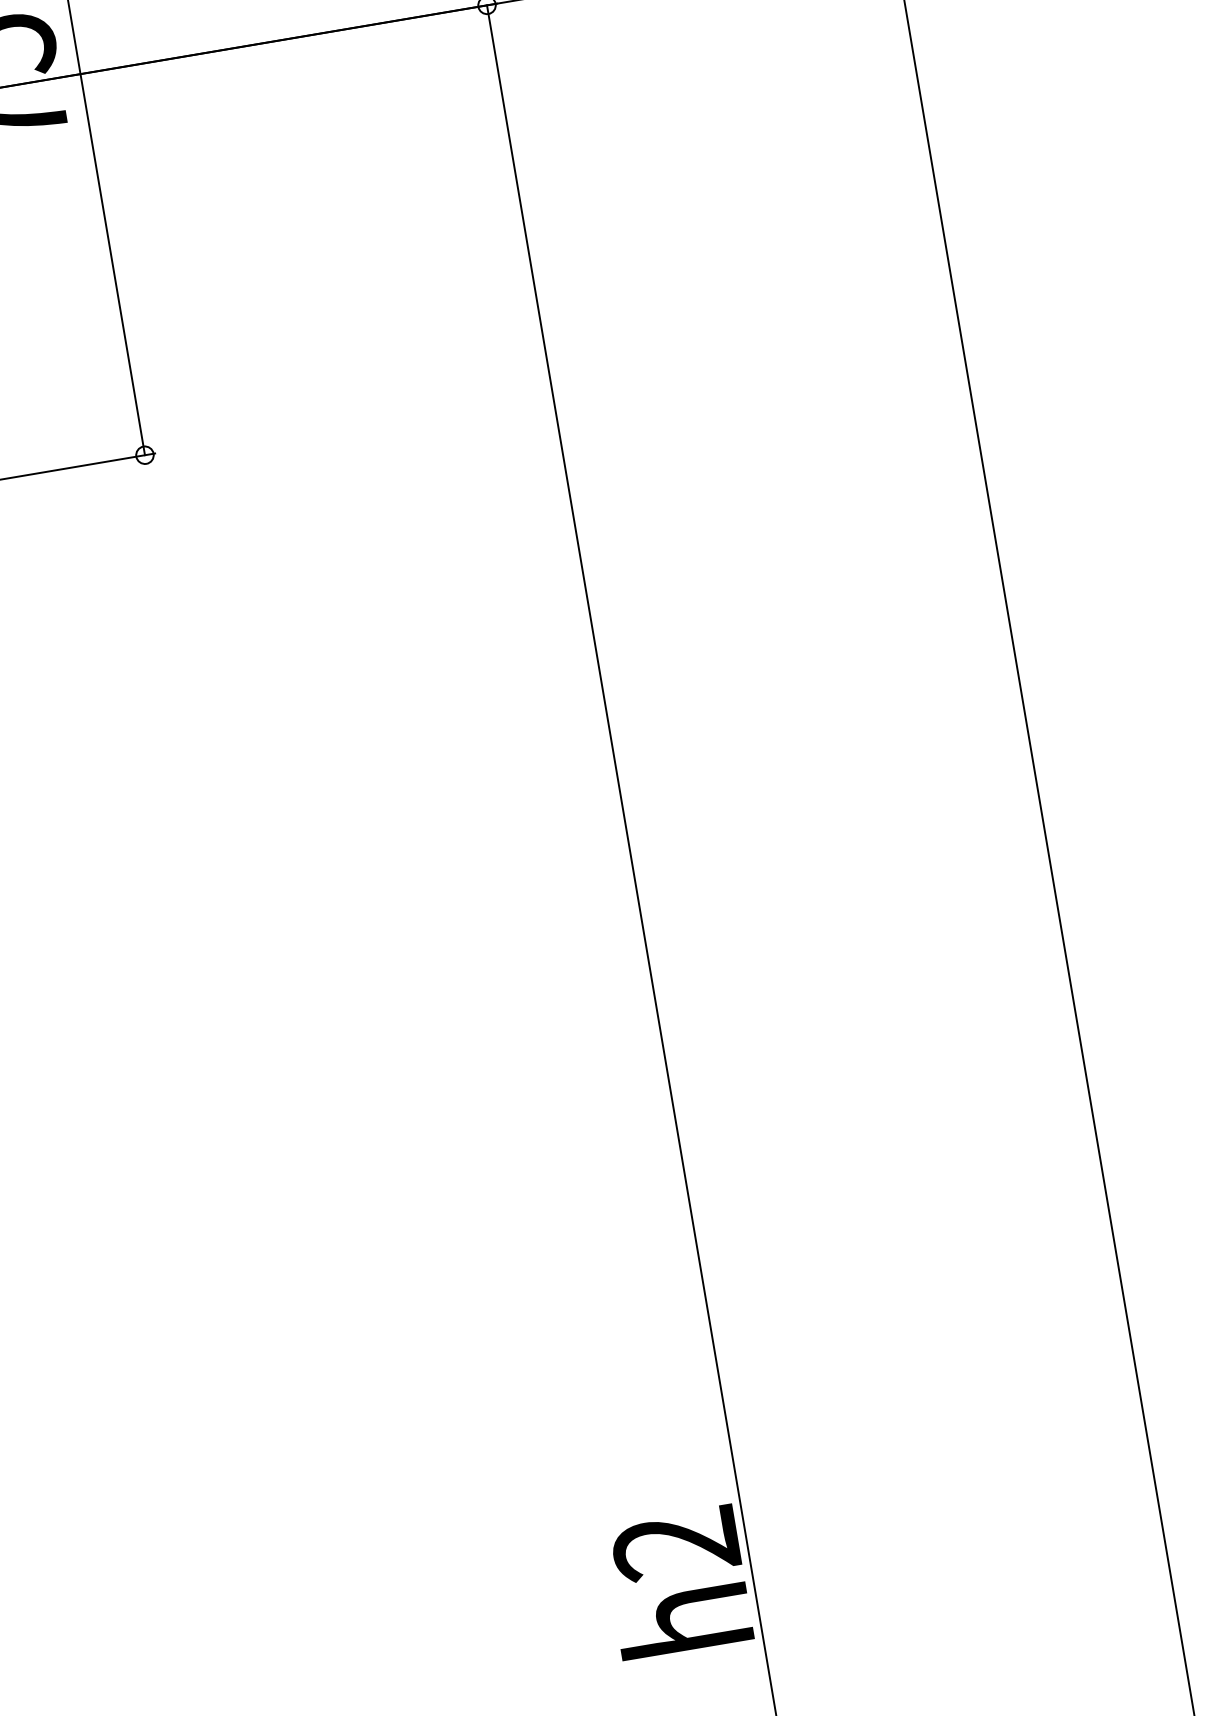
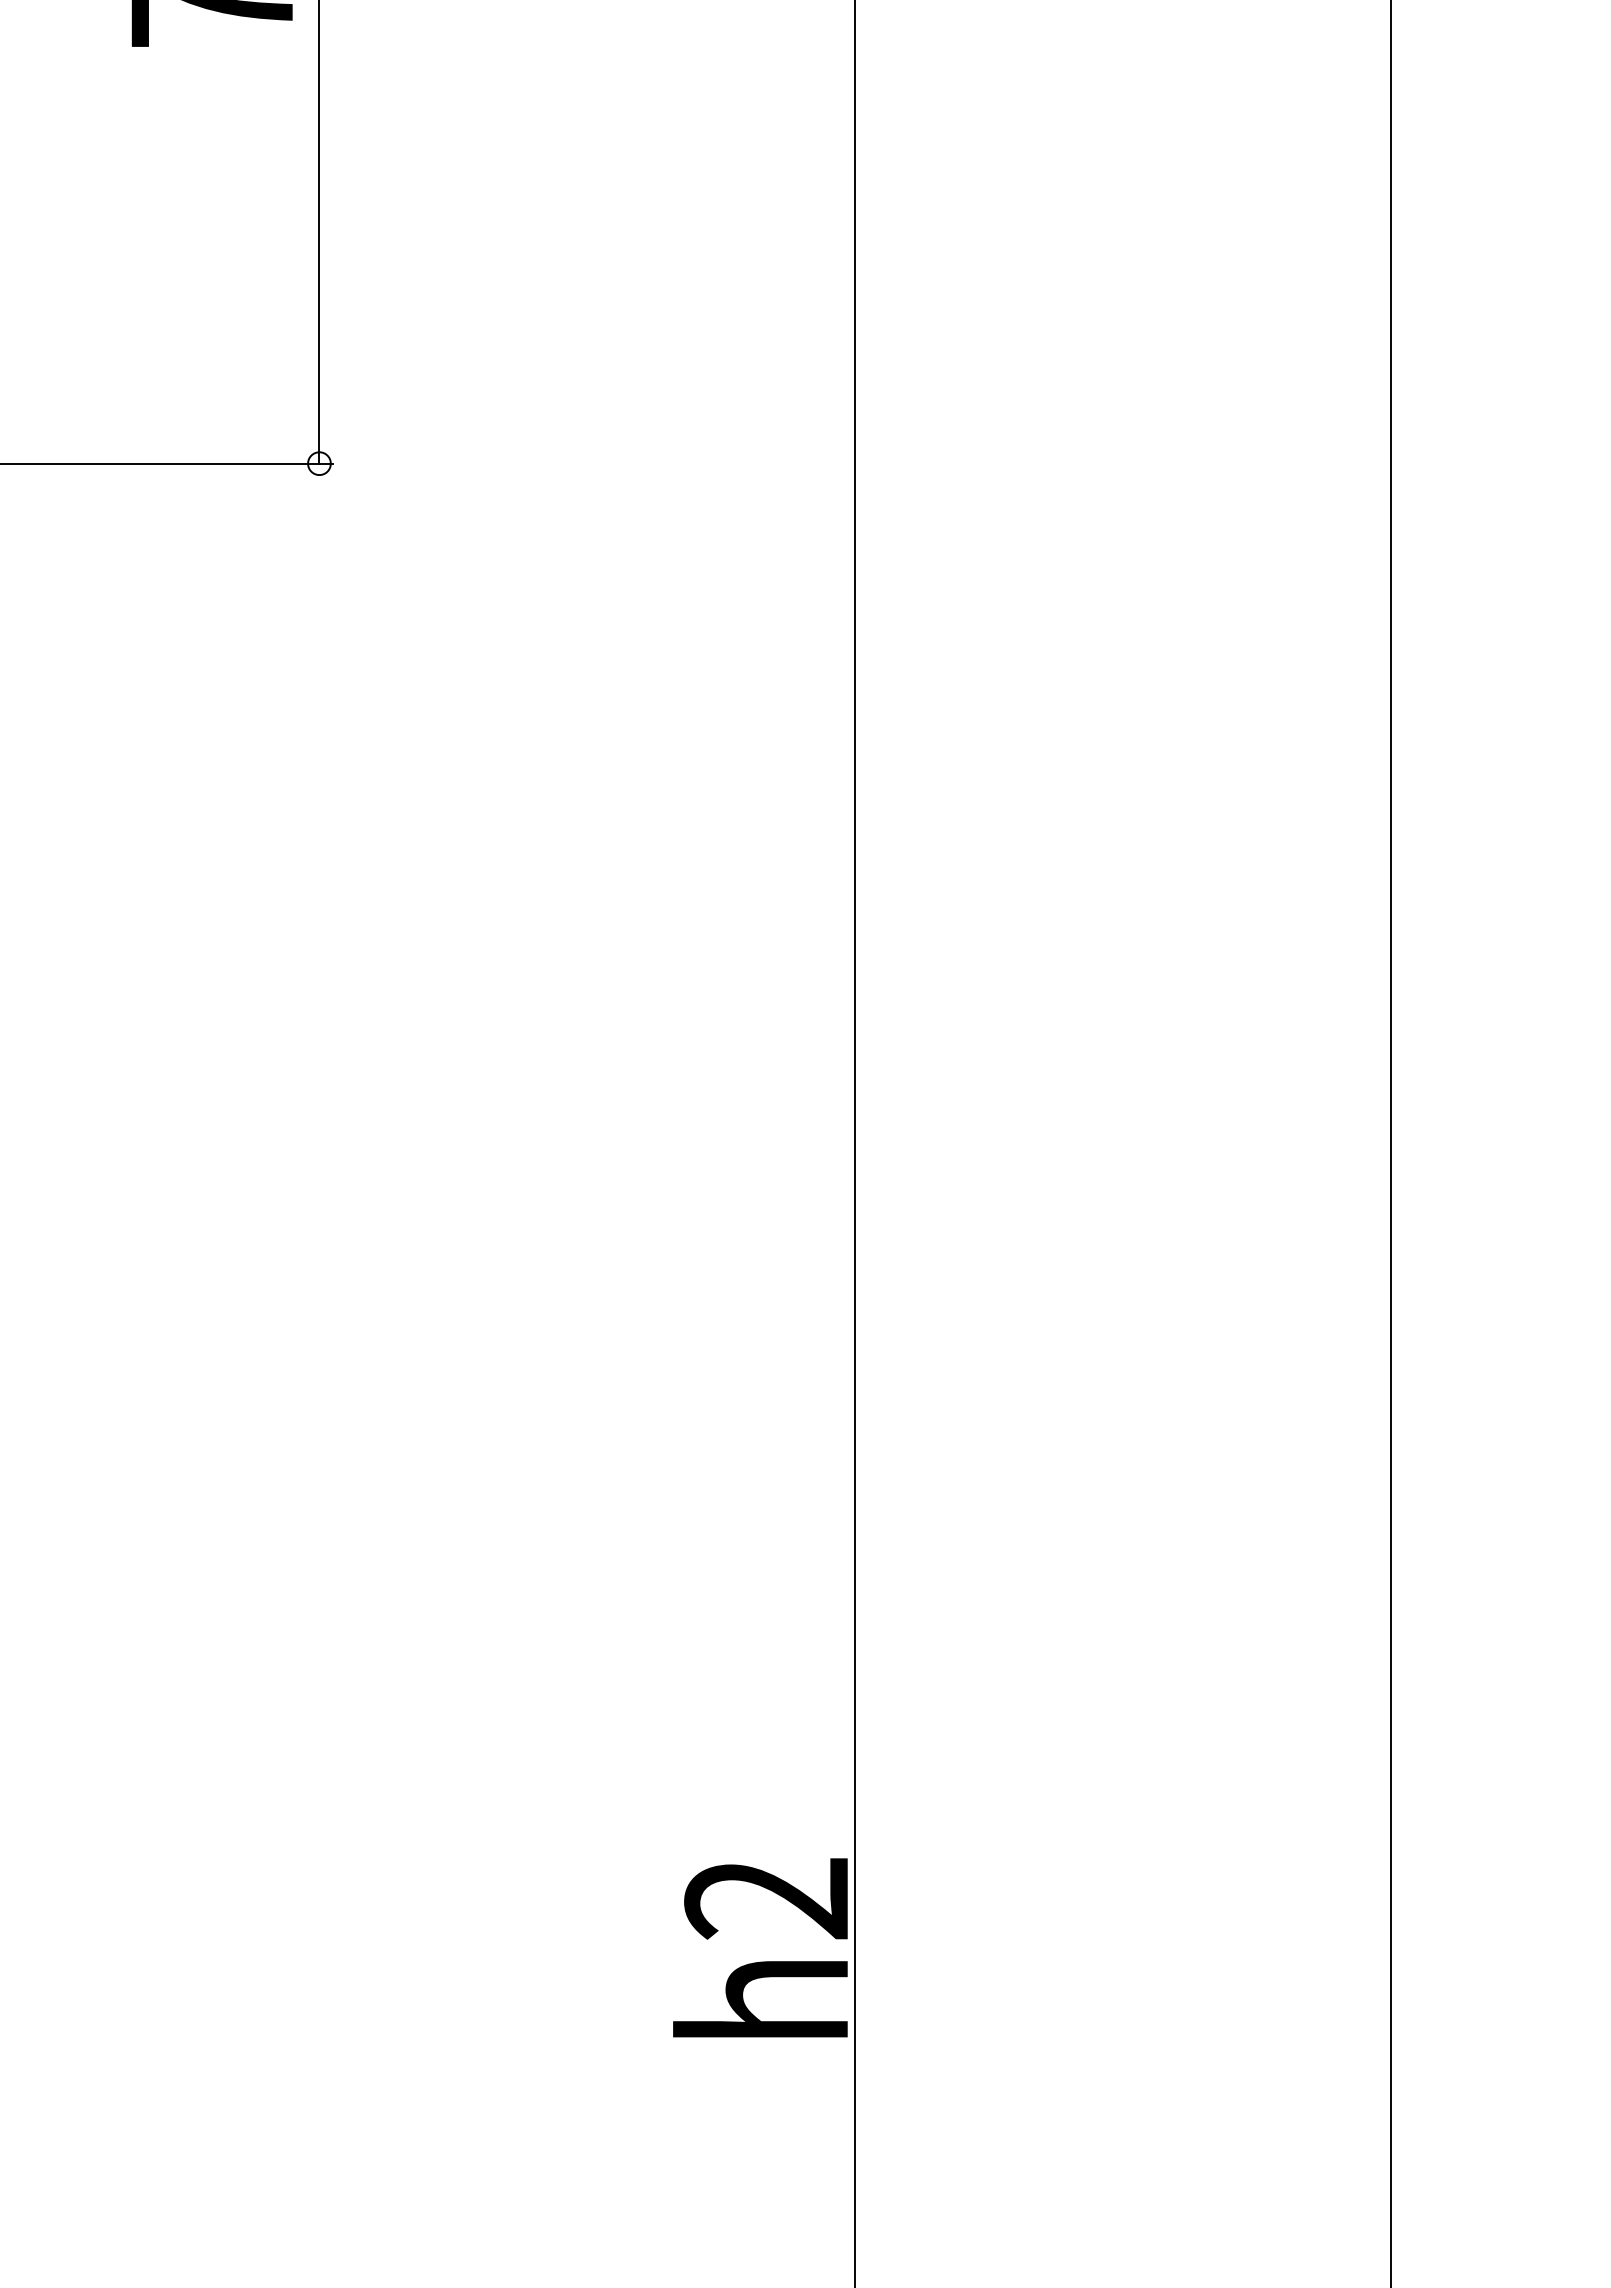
text: (677, 1582) -> (760, 1947), moved

